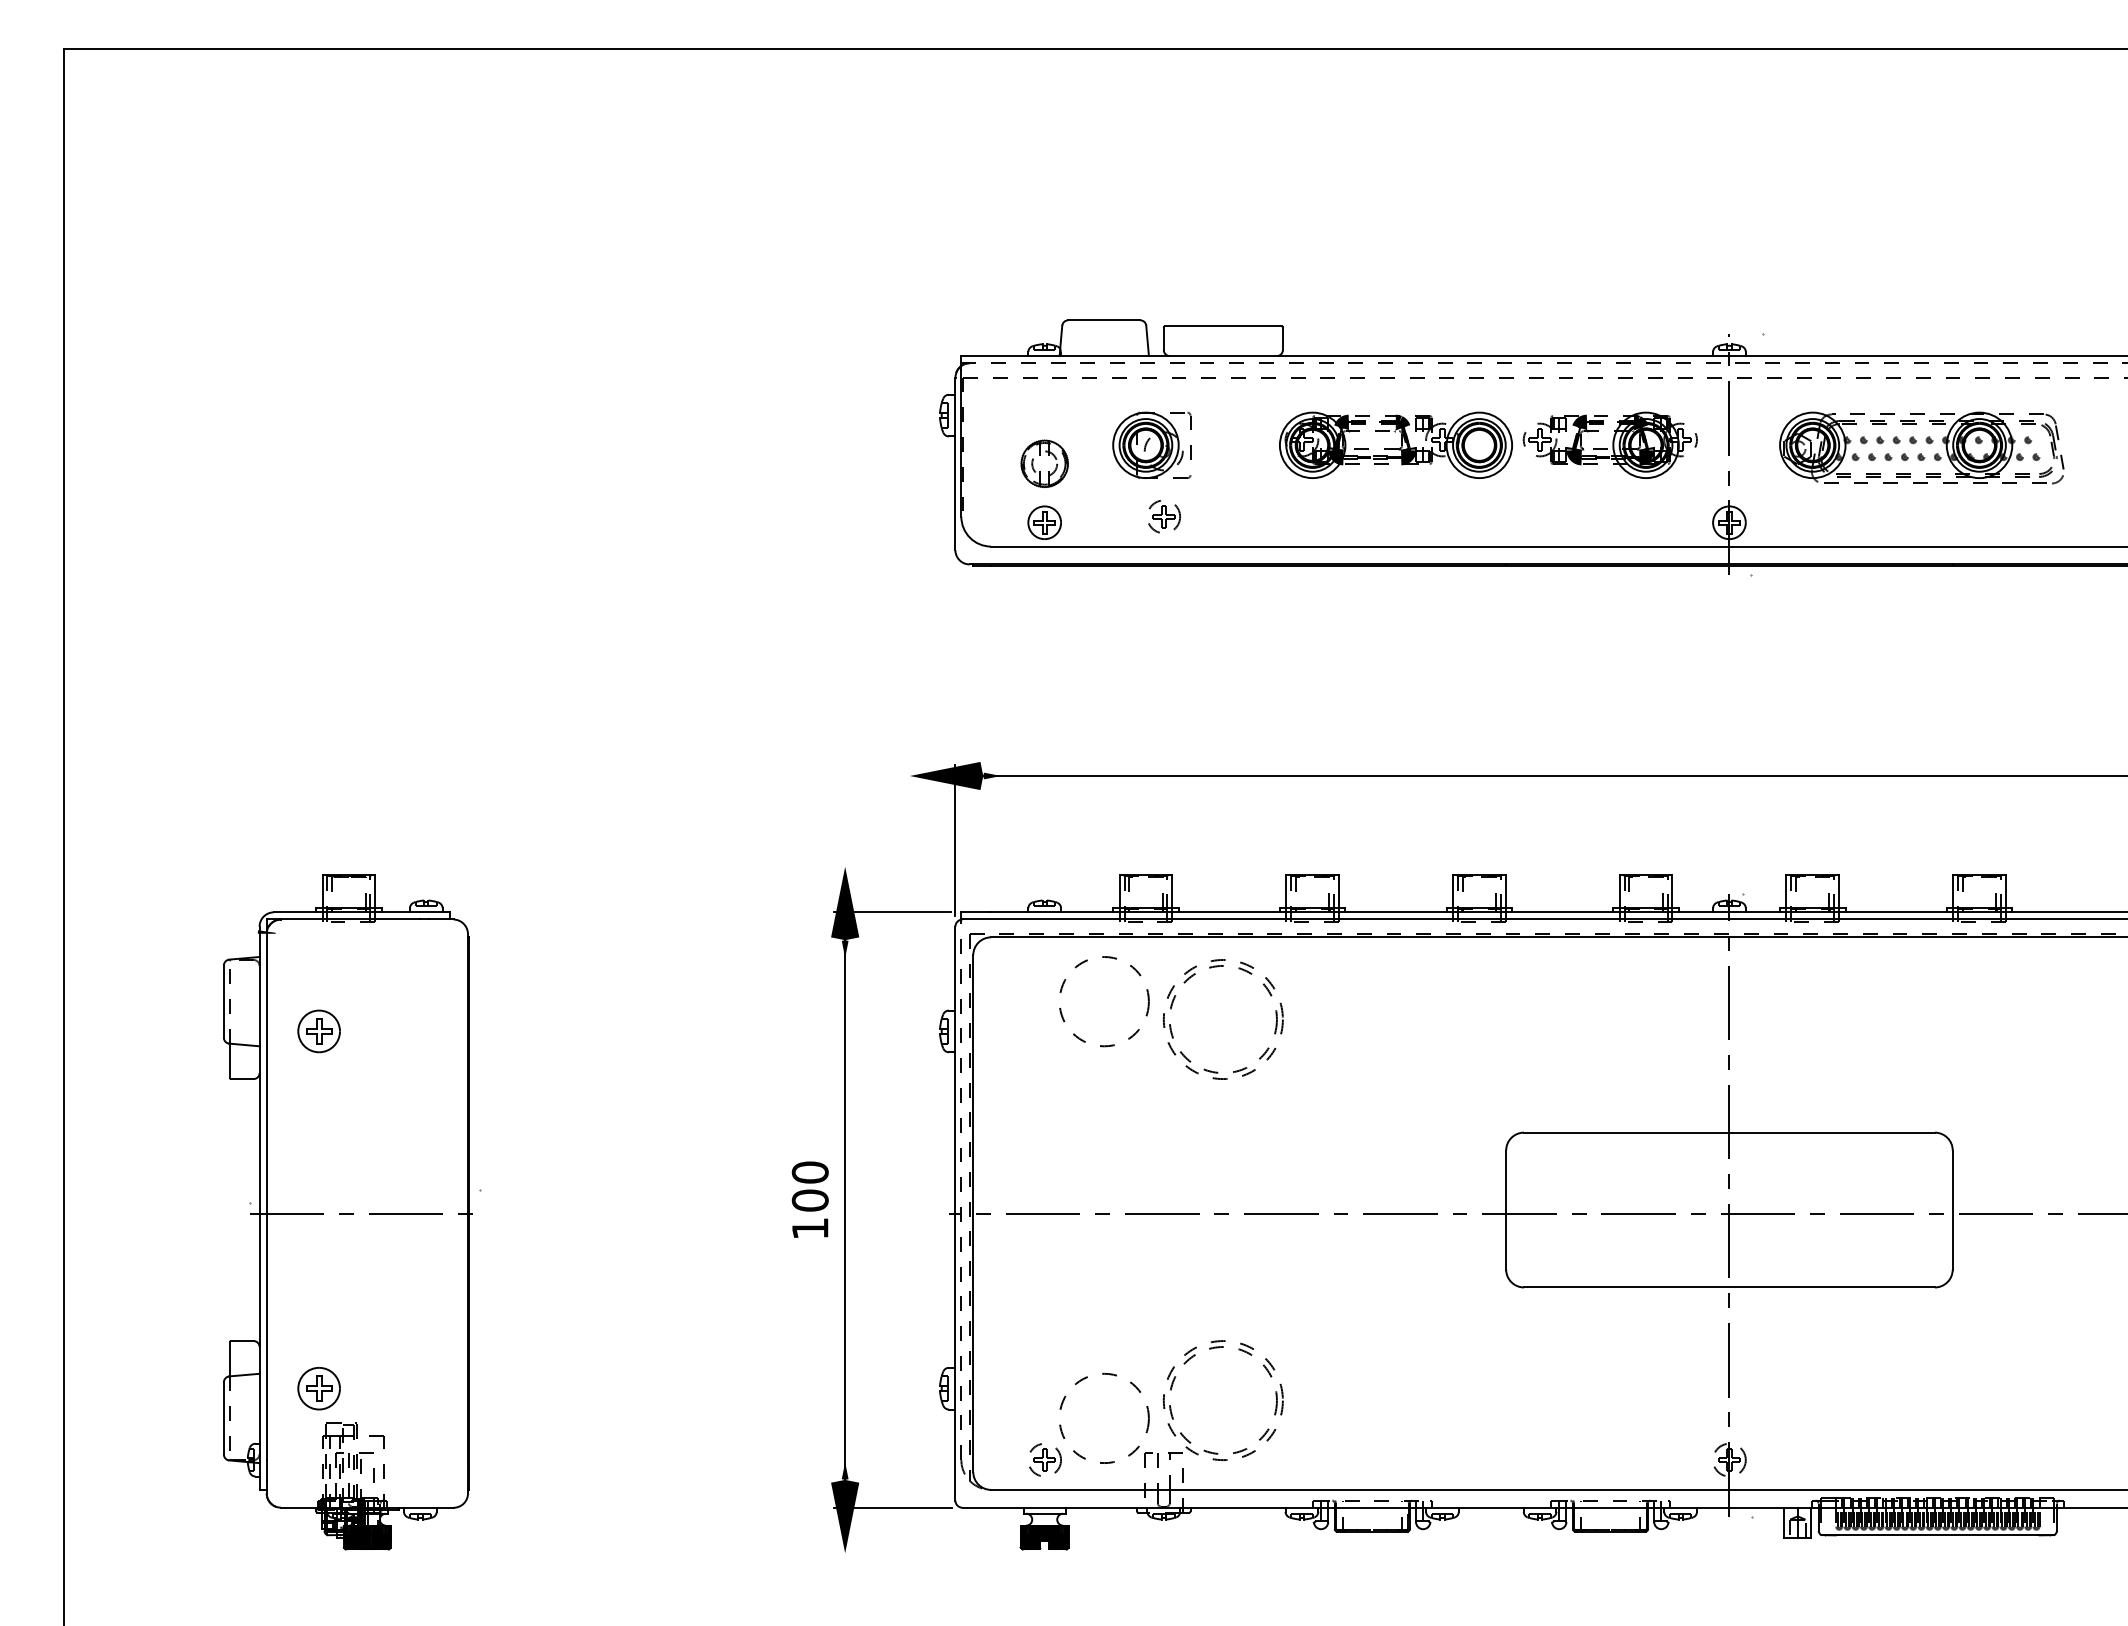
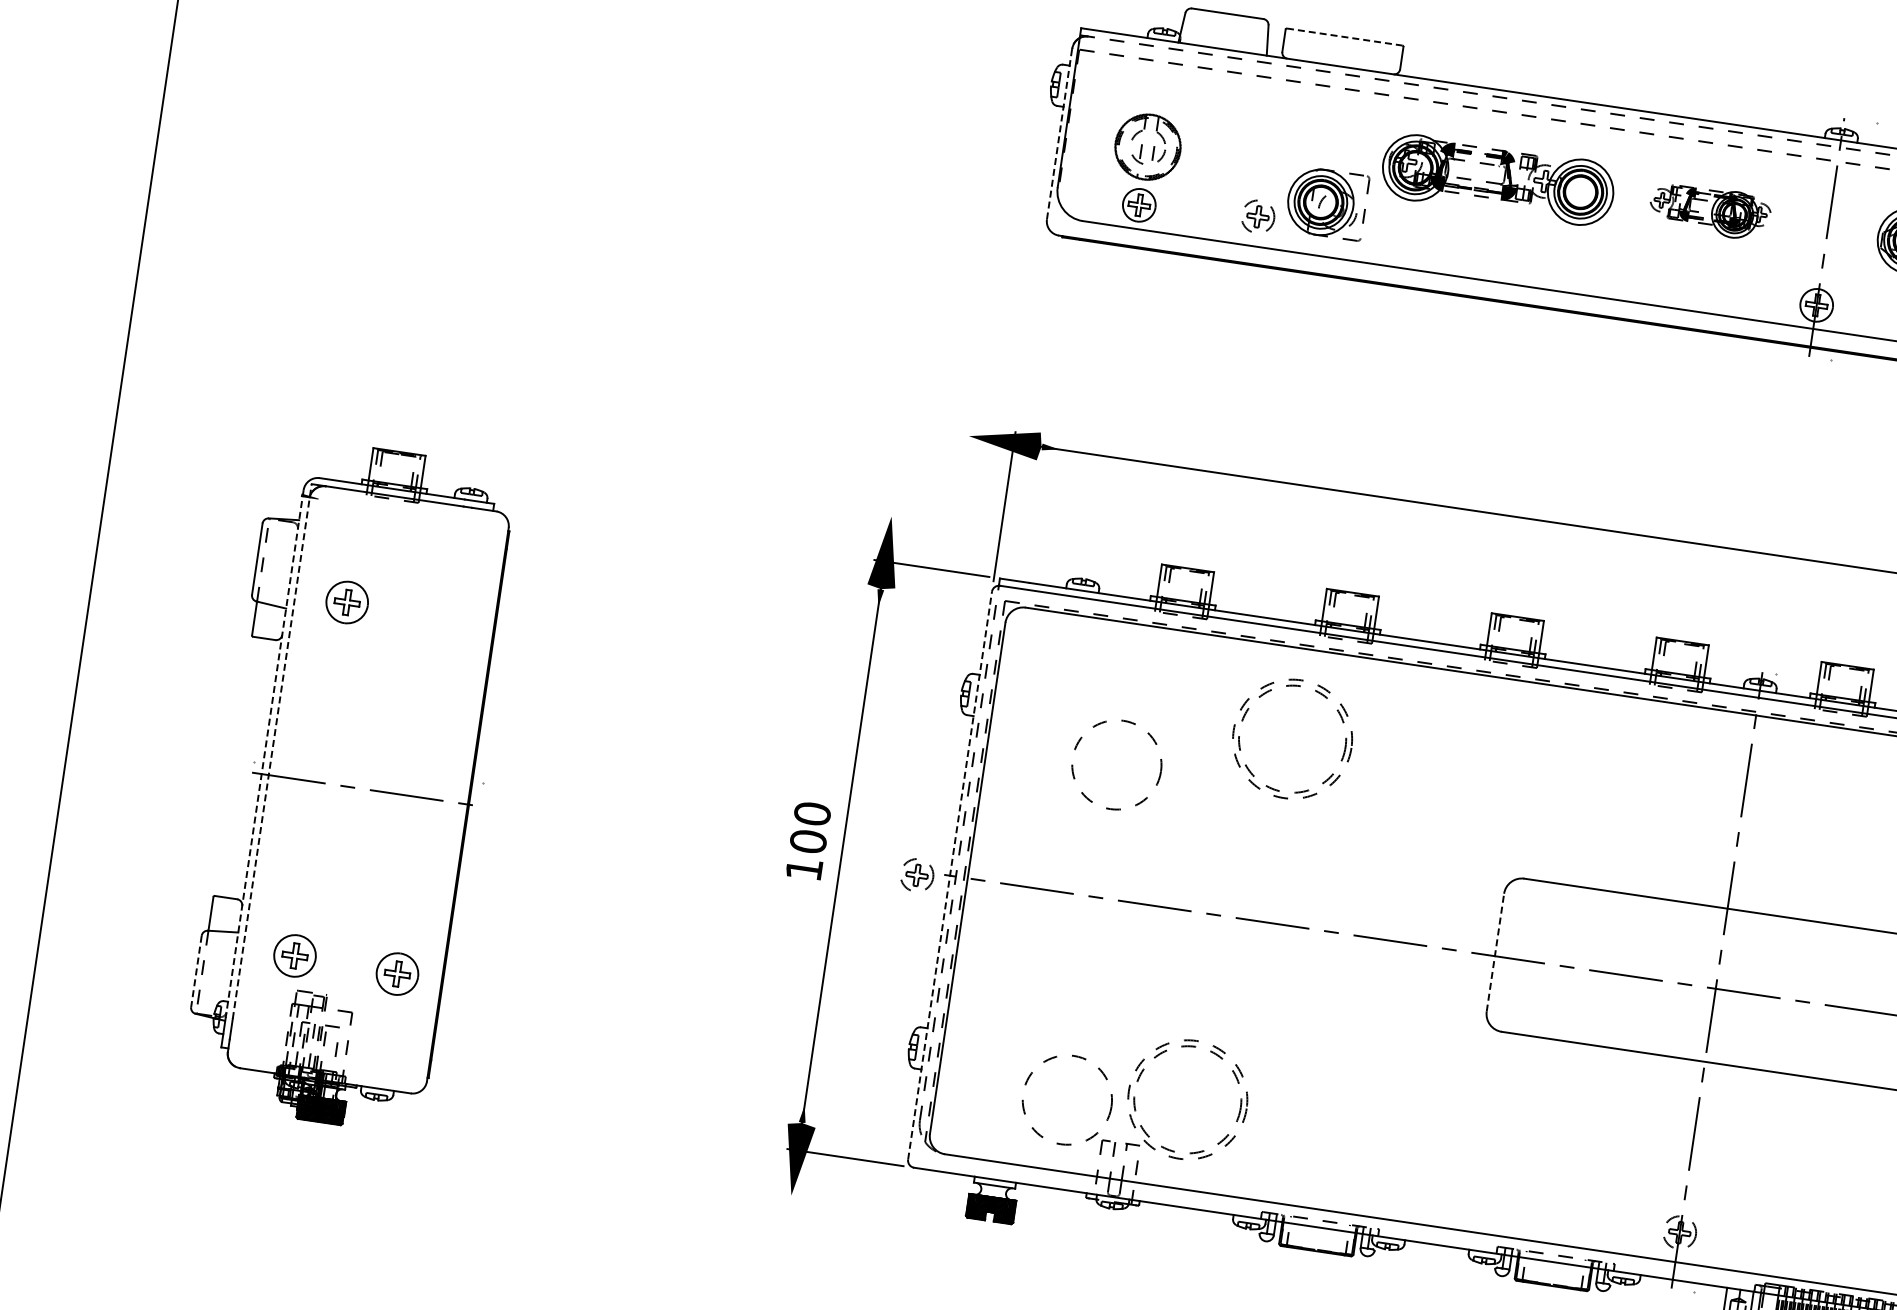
line: (1223, 326) -> (1344, 37), solid -> dashed
part: (1151, 444) -> (1326, 202), moved
part: (1609, 444) -> (1709, 210), size x0.7
line: (955, 463) -> (1059, 133), solid -> dashed
part: (1044, 463) -> (1147, 146), size x1.4
circle: (1104, 1001) -> (1117, 764), moved
part: (1172, 1007) -> (1244, 719), moved
line: (266, 1189) -> (272, 751), solid -> dashed
line: (259, 1193) -> (264, 754), solid -> dashed
line: (1506, 1210) -> (1495, 953), solid -> dashed
line: (955, 1213) -> (950, 875), solid -> dashed
part: (422, 1391) -> (396, 973), added
line: (223, 1418) -> (196, 971), solid -> dashed
part: (1045, 1459) -> (917, 874), moved

